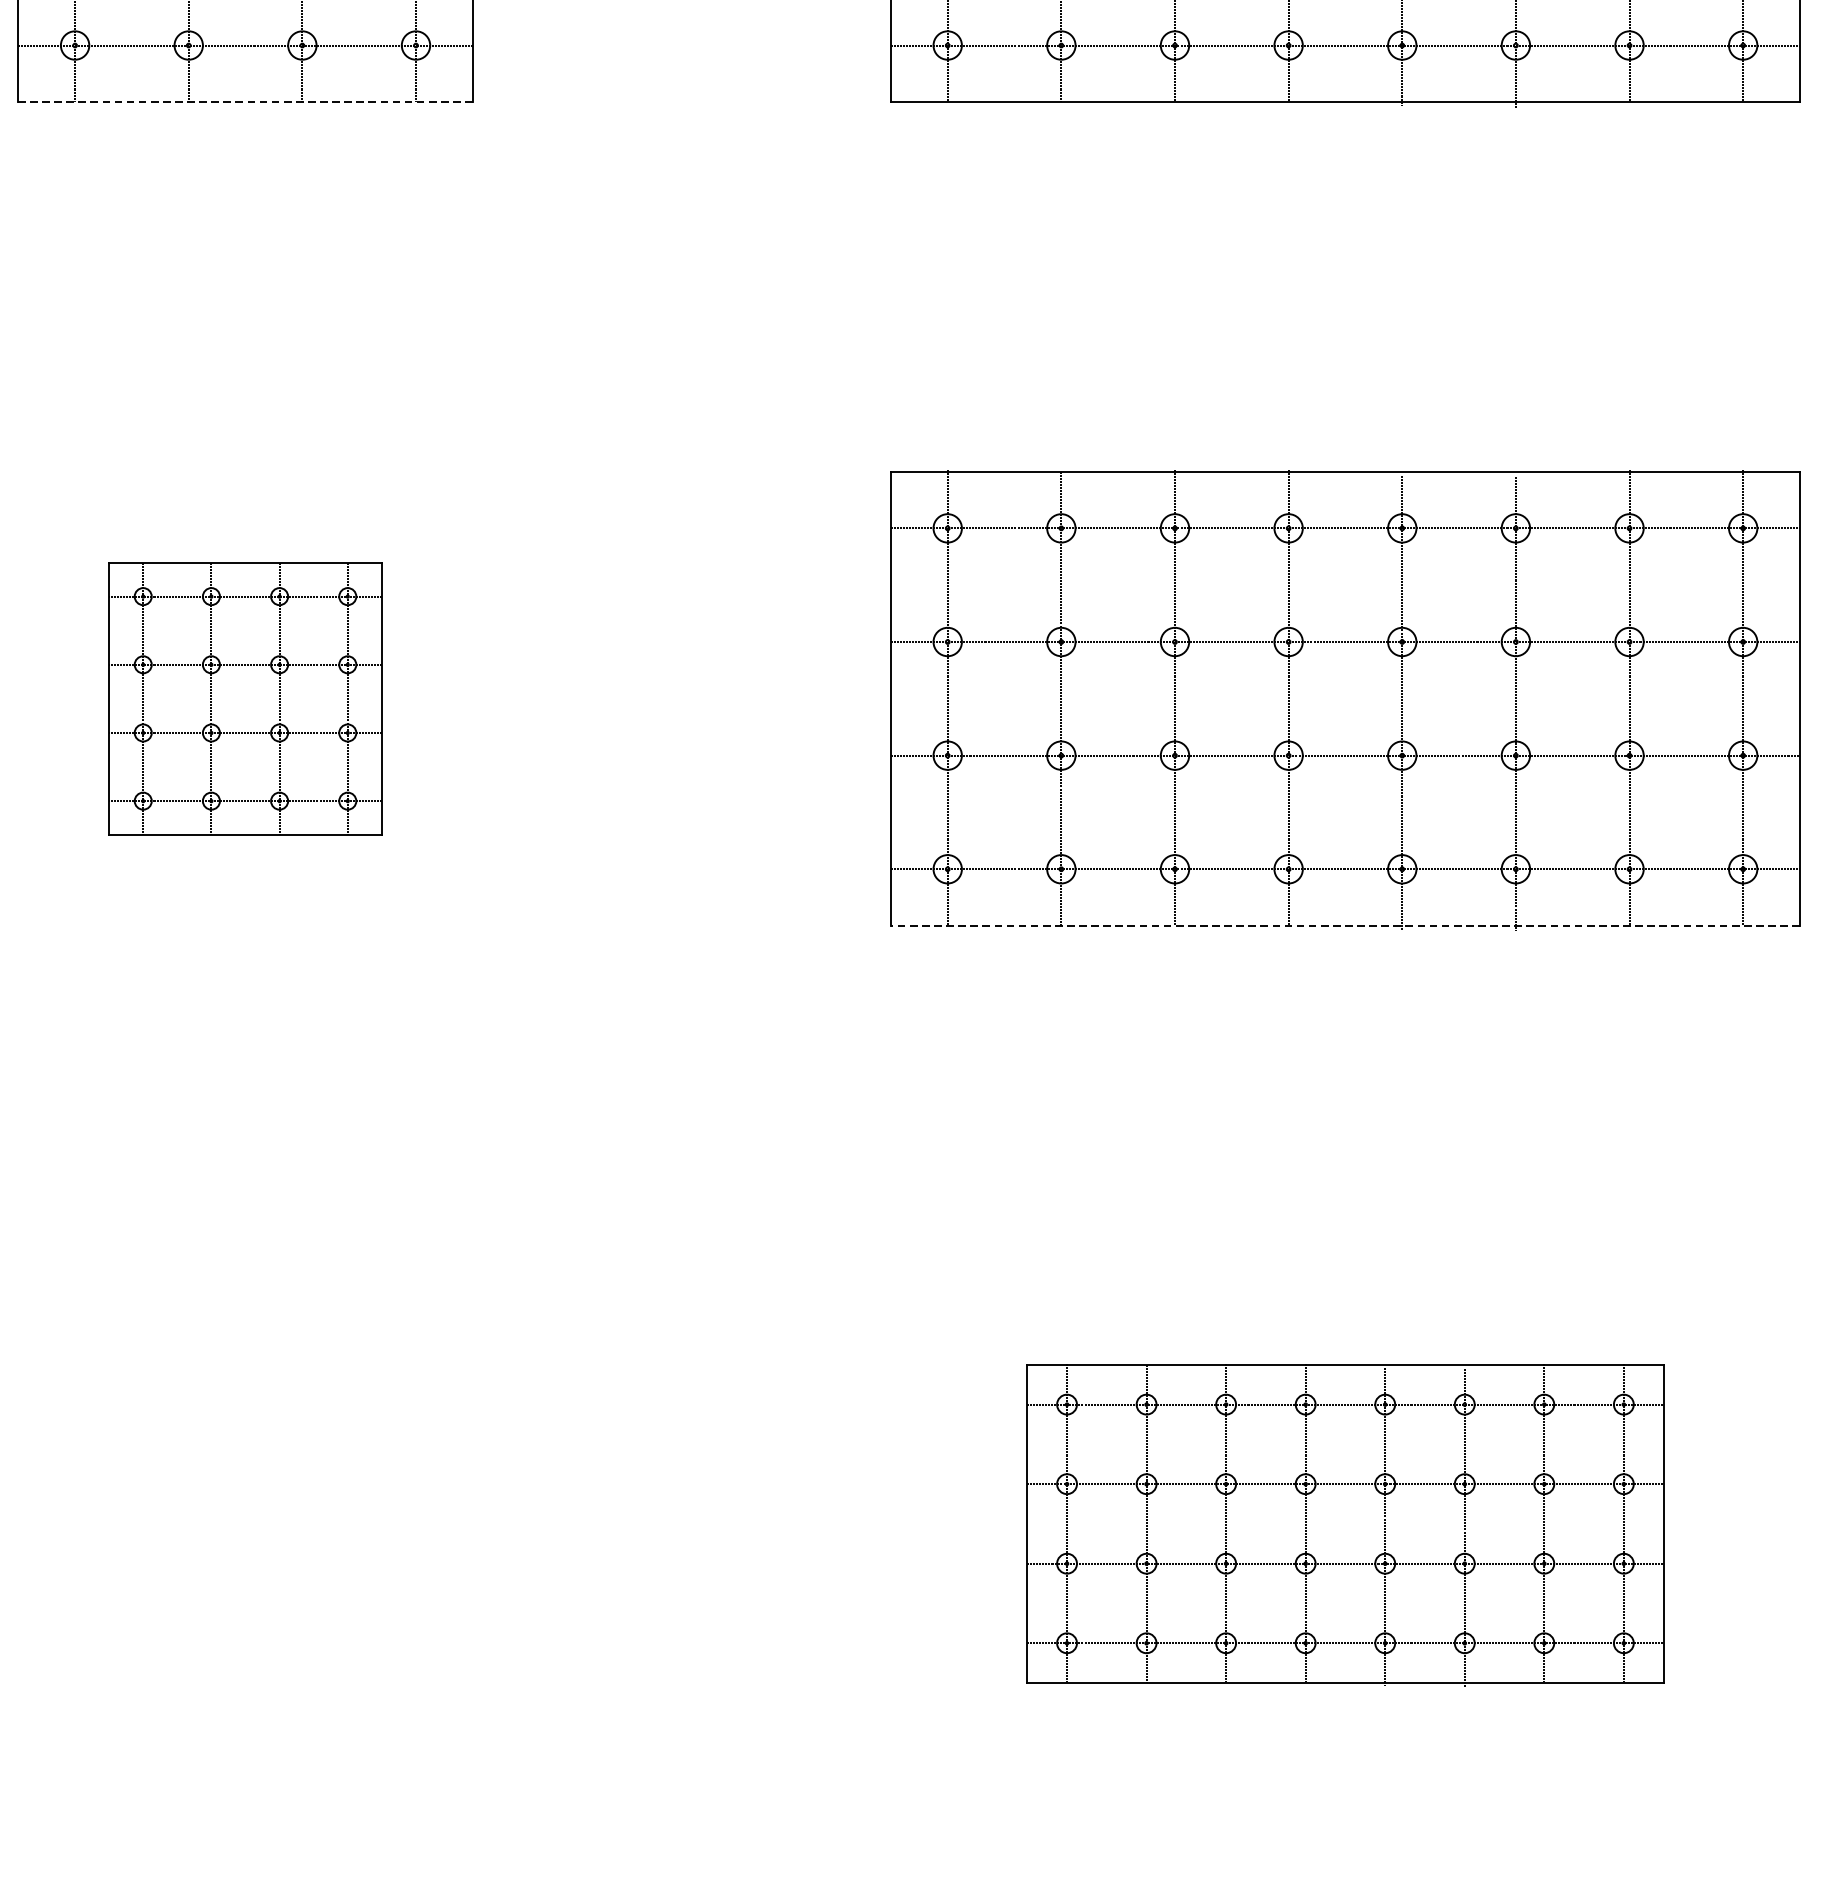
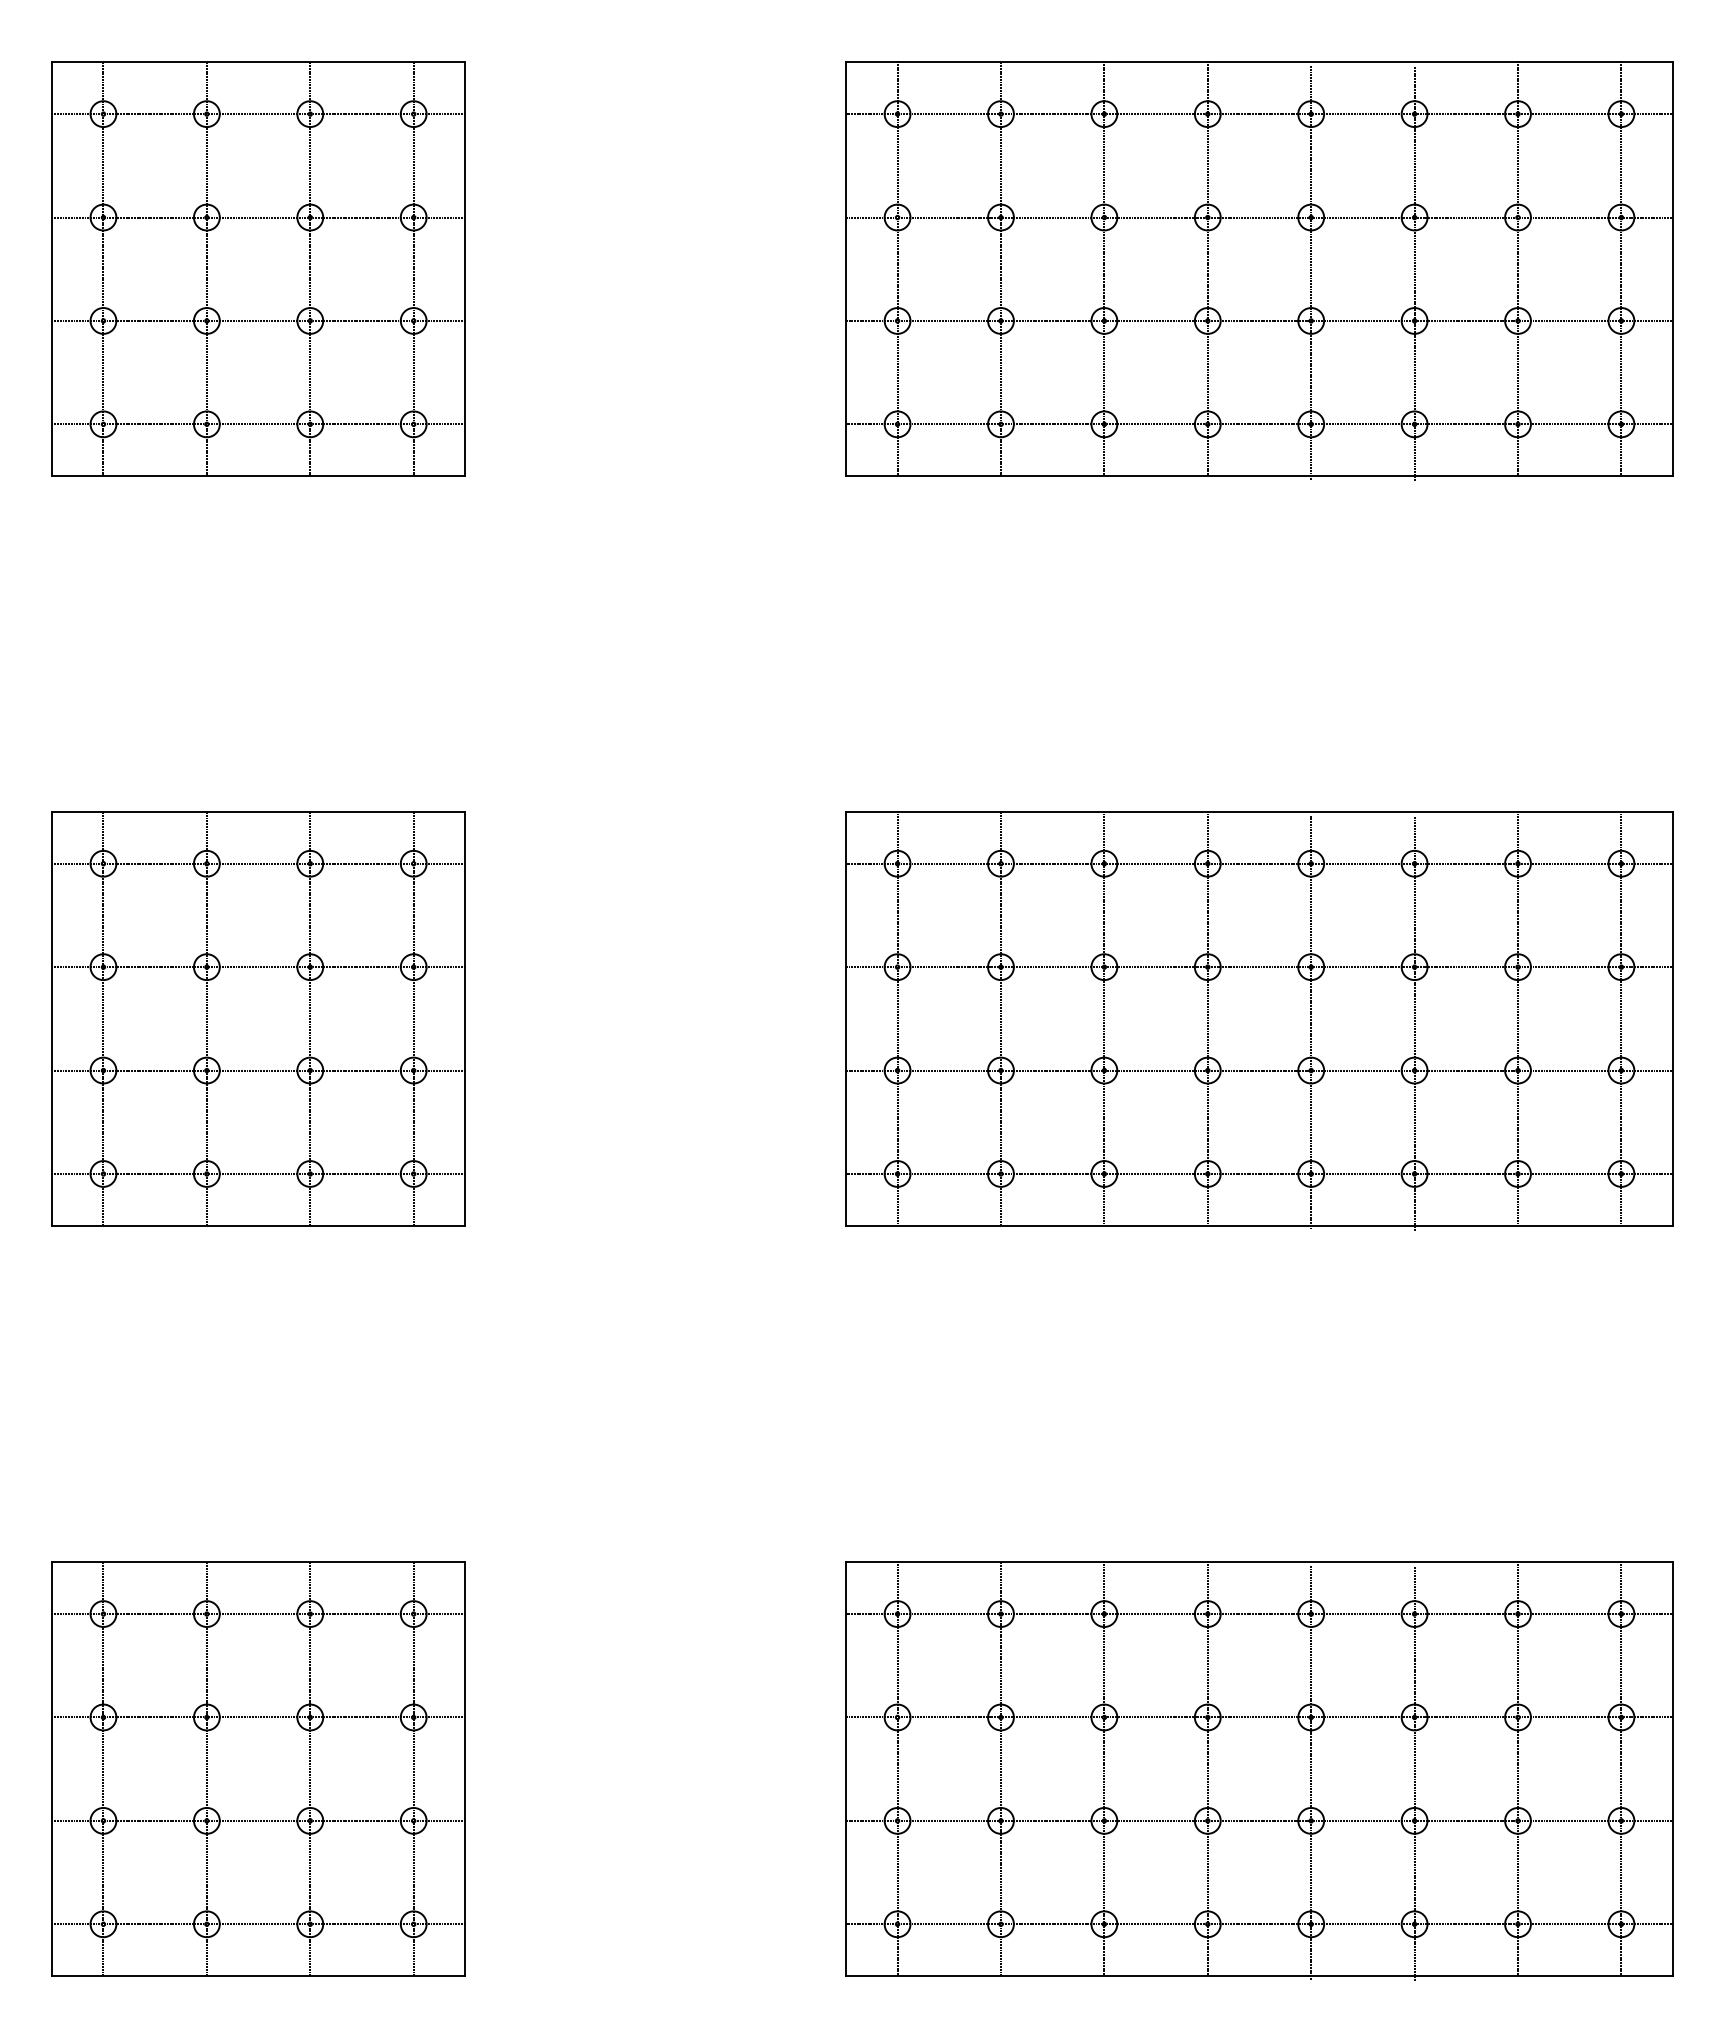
line: (245, 102) -> (258, 476), dashed -> solid
part: (245, 698) -> (258, 1018), size x1.67
line: (1345, 925) -> (1259, 1225), dashed -> solid
part: (245, 1522) -> (258, 1768), added
part: (1345, 1524) -> (1259, 1770), size x1.43

